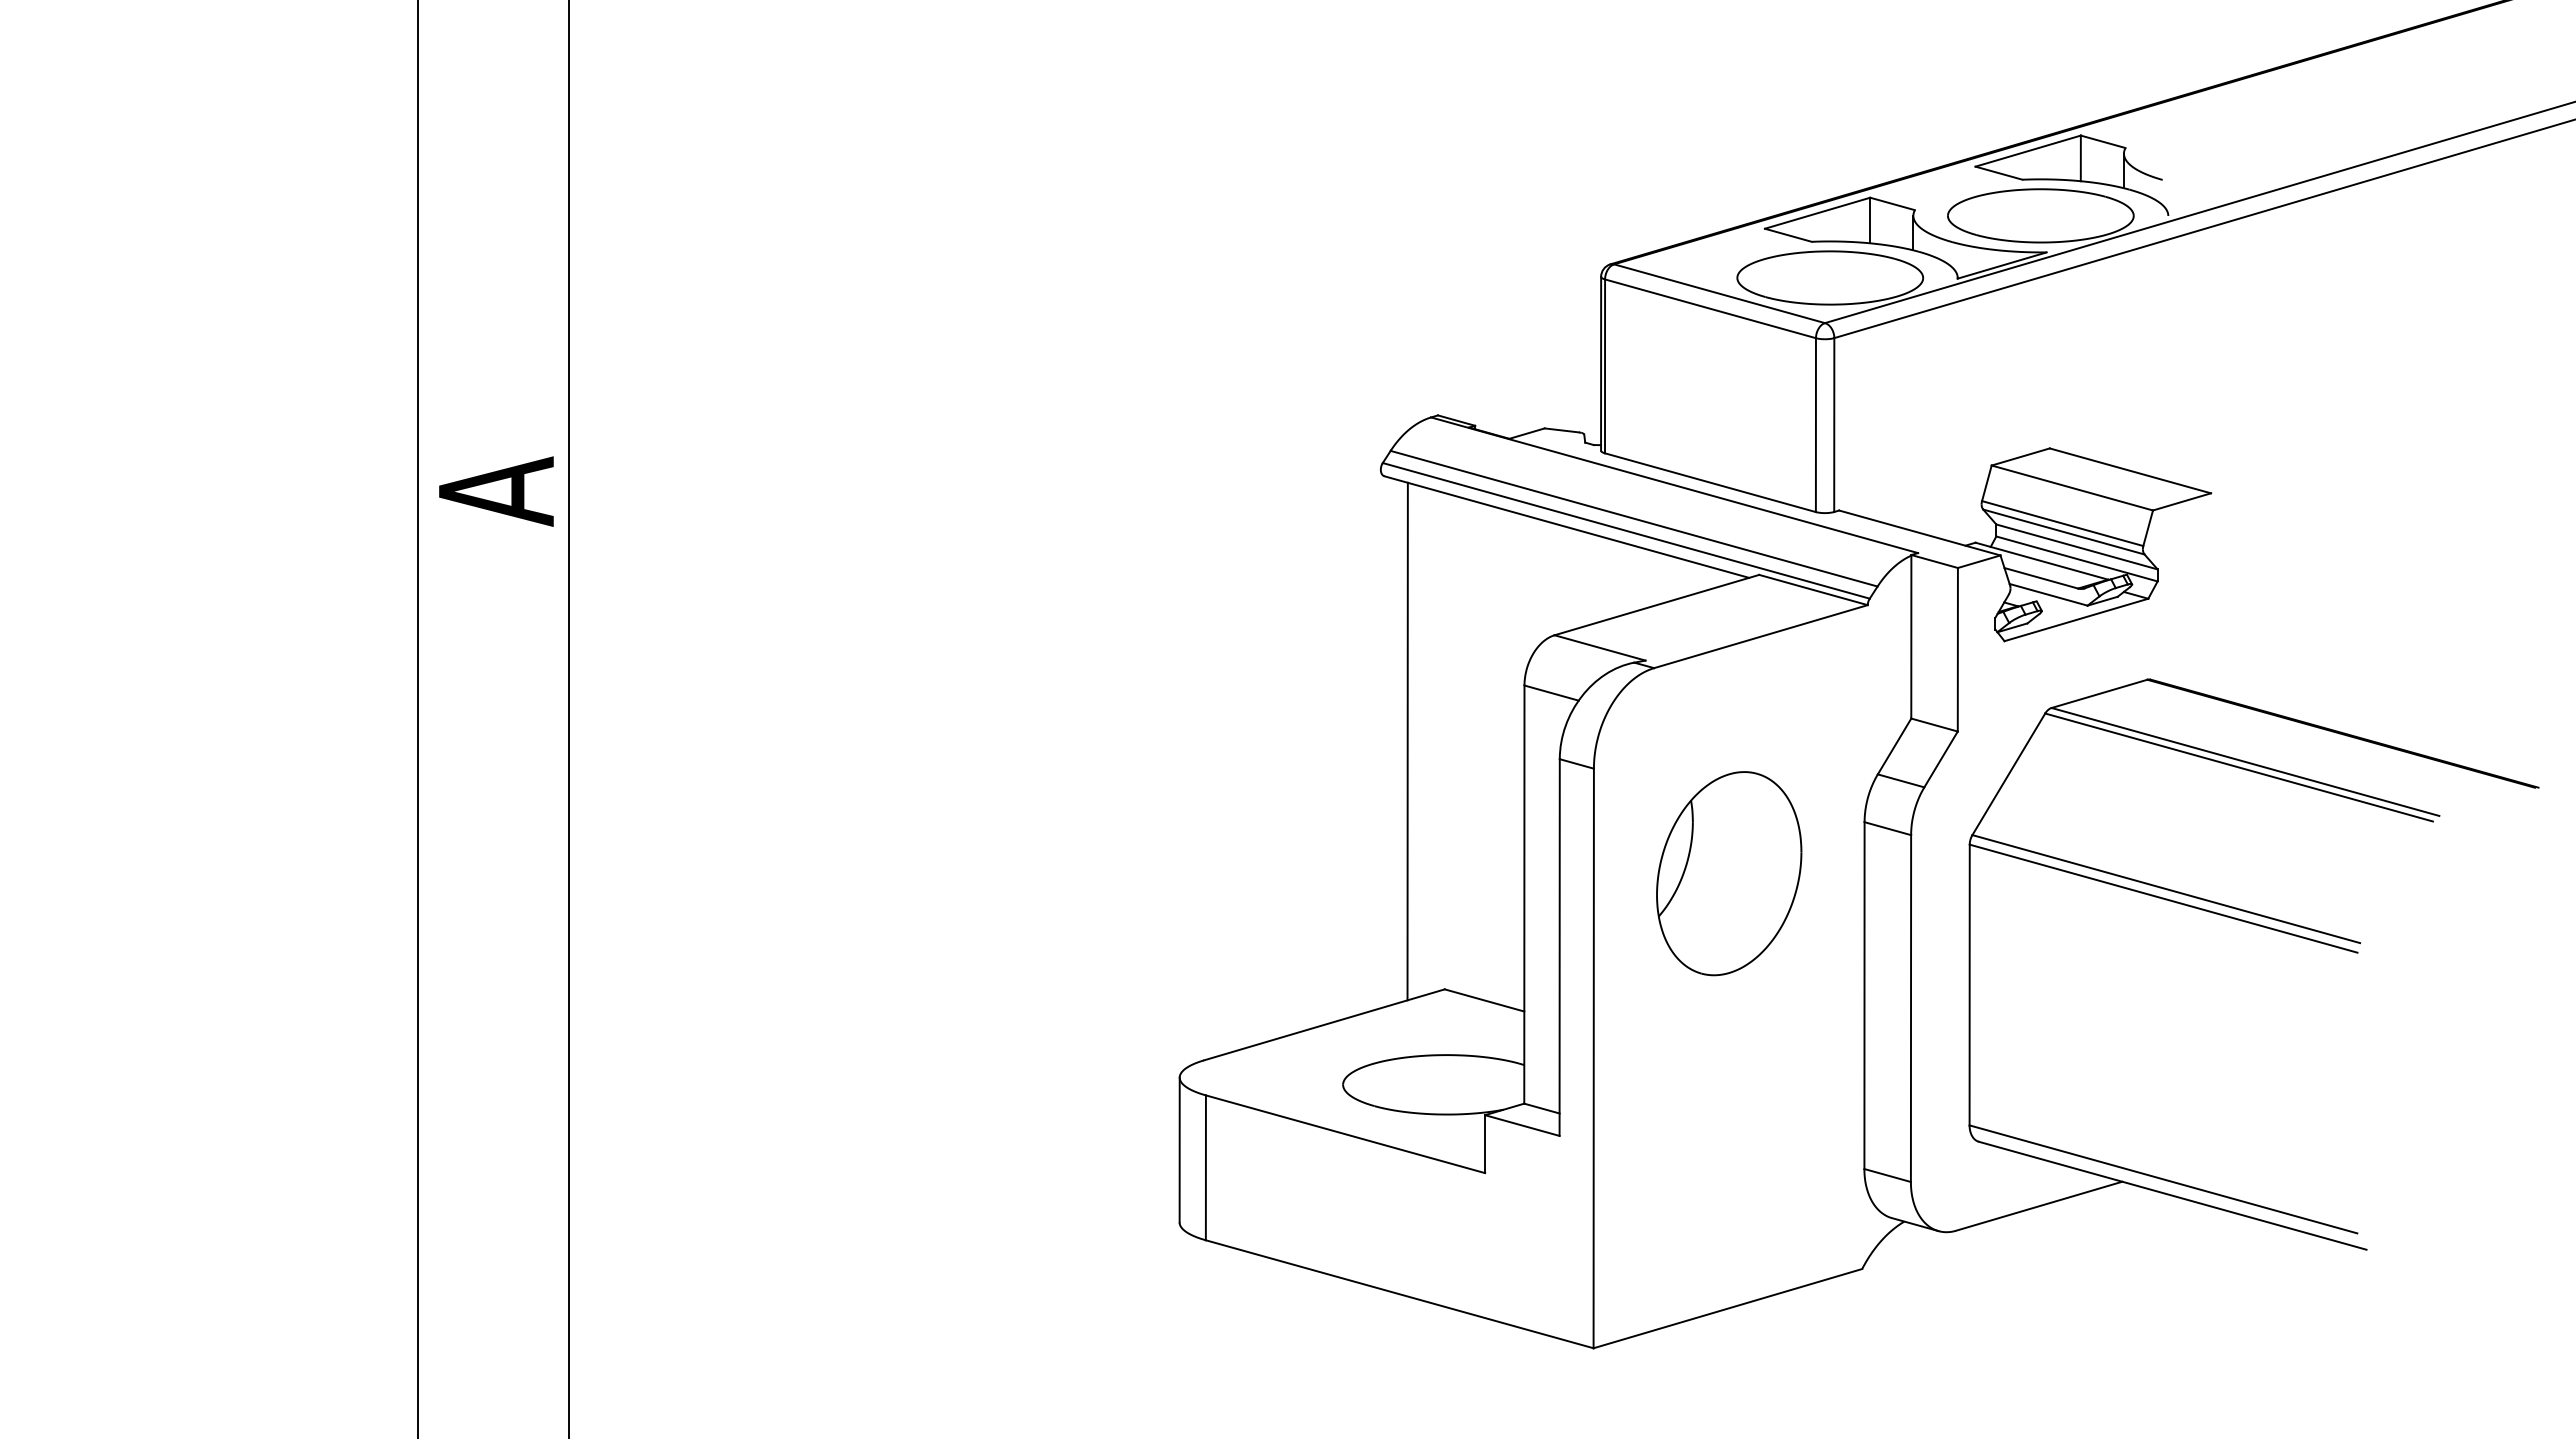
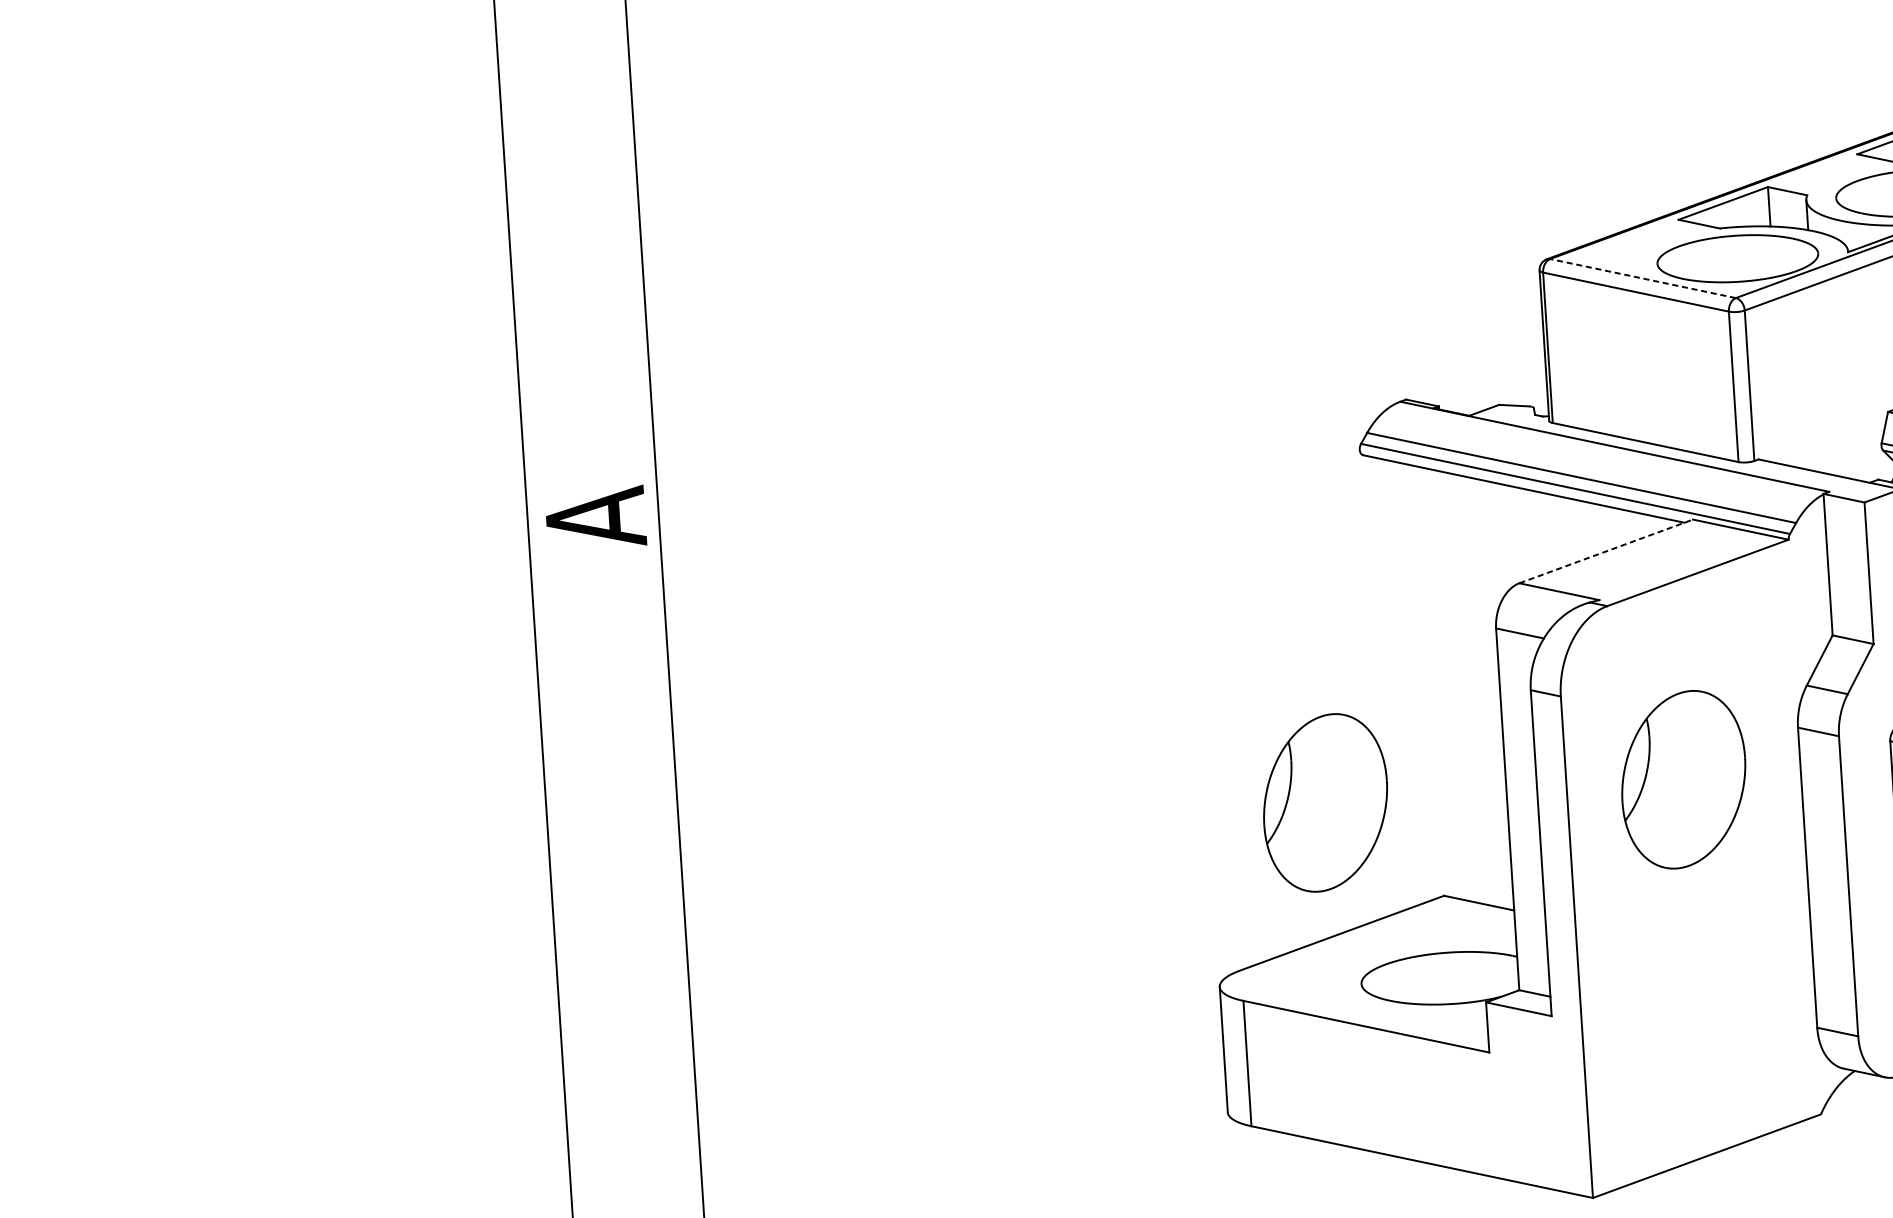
line: (1719, 293) -> (1642, 278), solid -> dashed
line: (1656, 605) -> (1605, 551), solid -> dashed
line: (1407, 741) -> (1398, 683), removed
part: (1315, 873) -> (1325, 802), added

